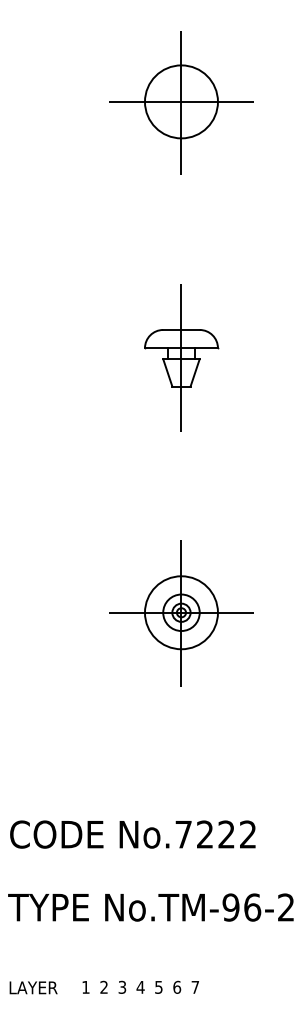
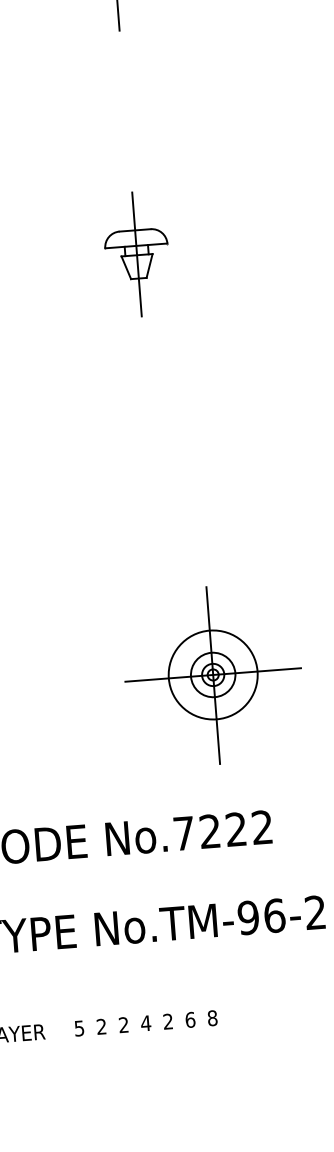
part: (181, 357) -> (136, 253), size x0.7
part: (181, 613) -> (213, 675), moved
text: (158, 986) -> (167, 1020), 5 -> 2
text: (195, 986) -> (212, 1017), 7 -> 8
text: (85, 987) -> (78, 1028), 1 -> 5
text: (122, 987) -> (123, 1025), 3 -> 2

